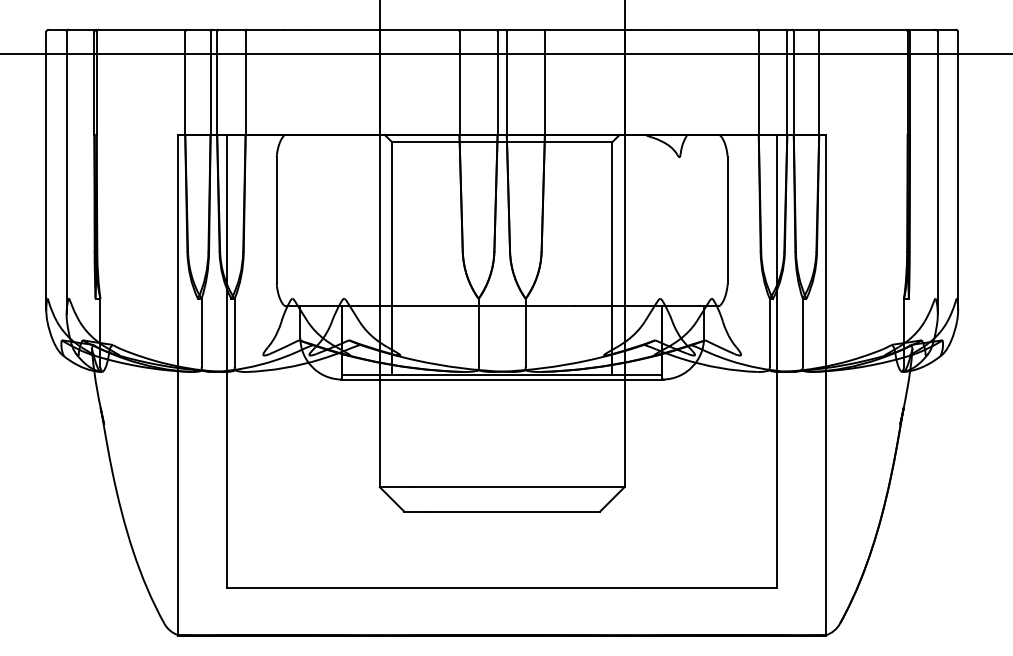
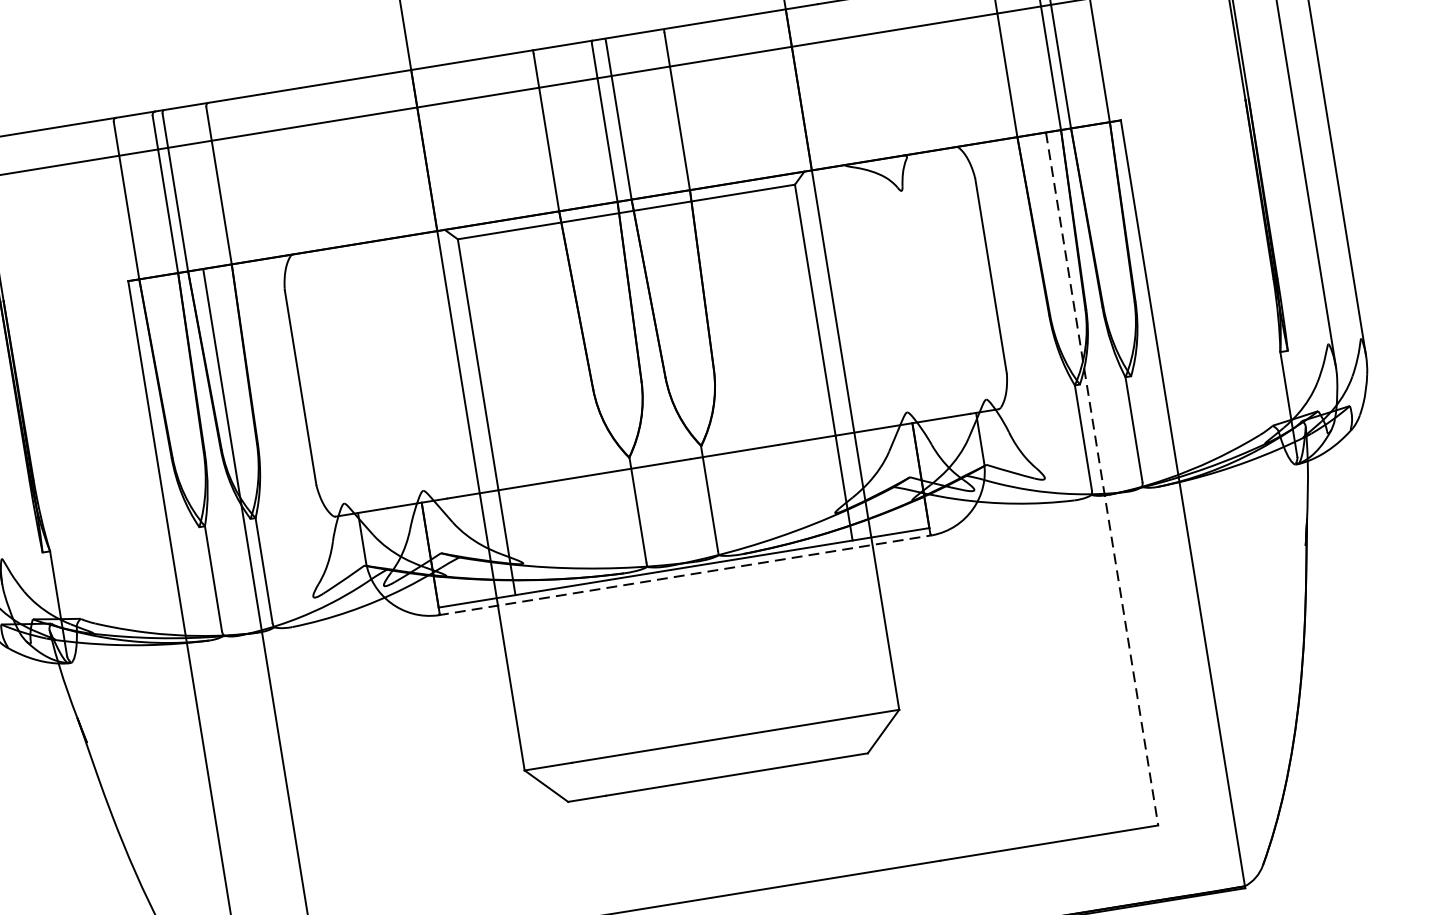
line: (777, 361) -> (1102, 479), solid -> dashed
line: (502, 379) -> (685, 575), solid -> dashed

